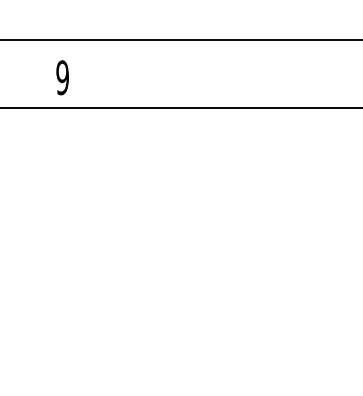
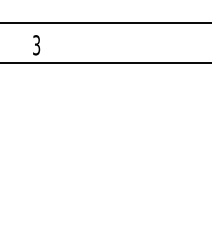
text: (62, 78) -> (36, 45), 9 -> 3

